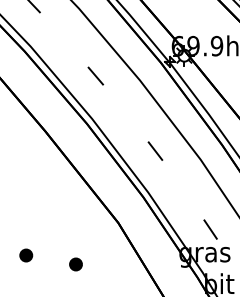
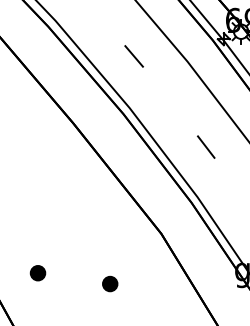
part: (26, 255) -> (38, 273), moved

